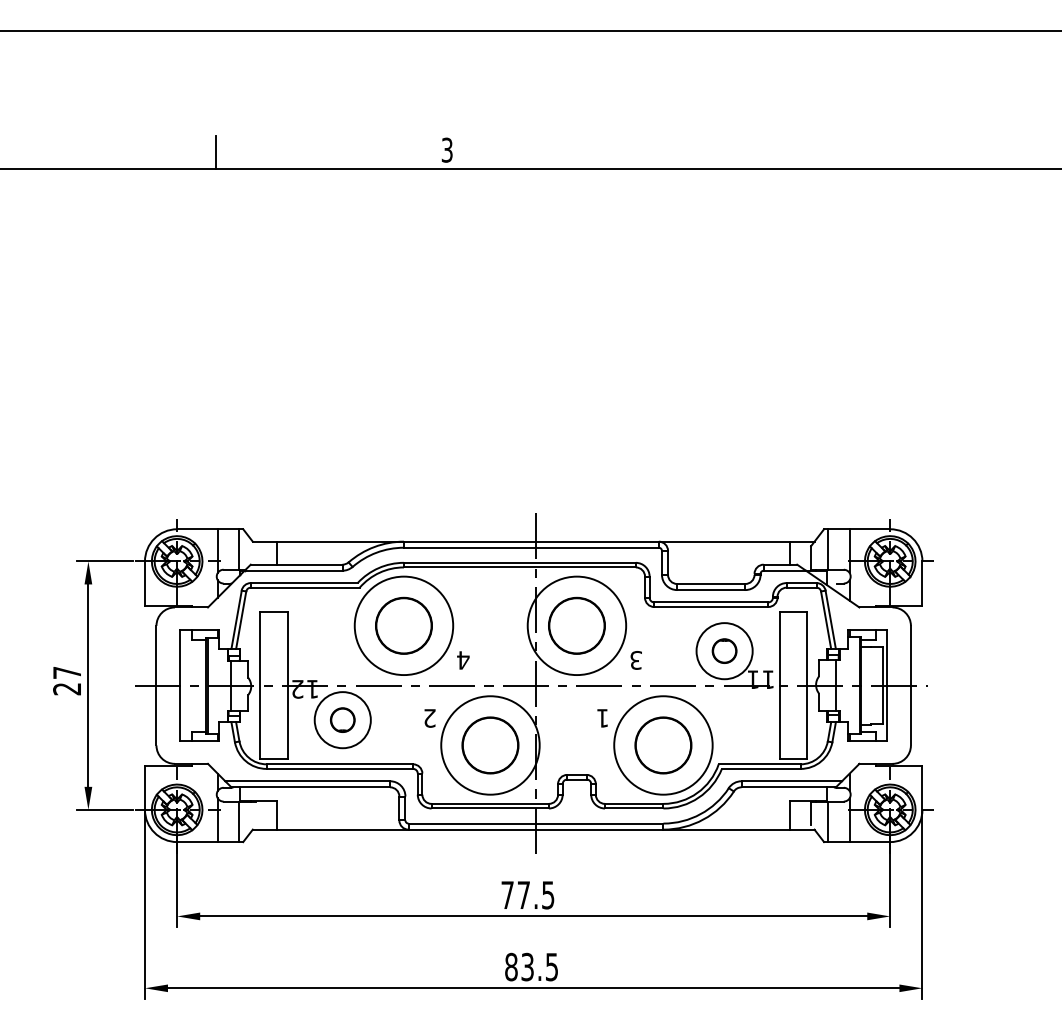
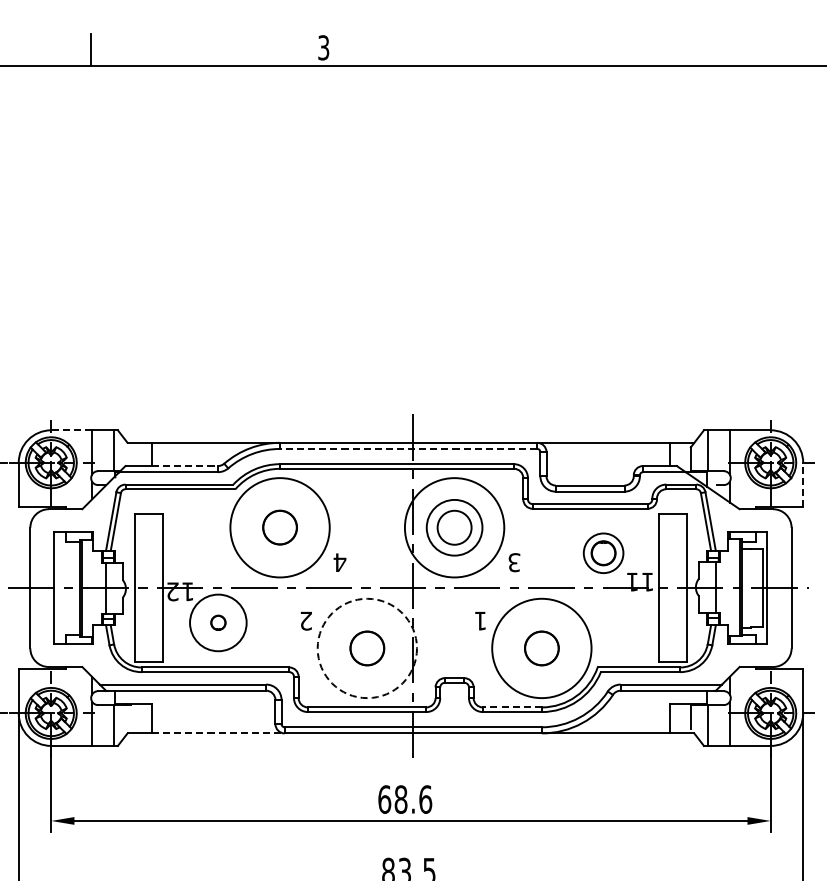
line: (196, 529) -> (70, 430), solid -> dashed
line: (530, 547) -> (407, 448), solid -> dashed
line: (309, 564) -> (184, 465), solid -> dashed
line: (922, 583) -> (803, 485), solid -> dashed
circle: (403, 625) -> (279, 527), size x0.6
circle: (576, 625) -> (454, 527), size x0.6
circle: (724, 651) -> (603, 553), size x0.7
circle: (342, 719) -> (218, 622), size x0.6
circle: (490, 745) -> (367, 648), size x0.6
circle: (490, 745) -> (367, 648), solid -> dashed
circle: (663, 745) -> (541, 648), size x0.6
line: (633, 803) -> (511, 707), solid -> dashed
line: (342, 829) -> (218, 733), solid -> dashed
text: (527, 895) -> (404, 799), 77.5 -> 68.6

